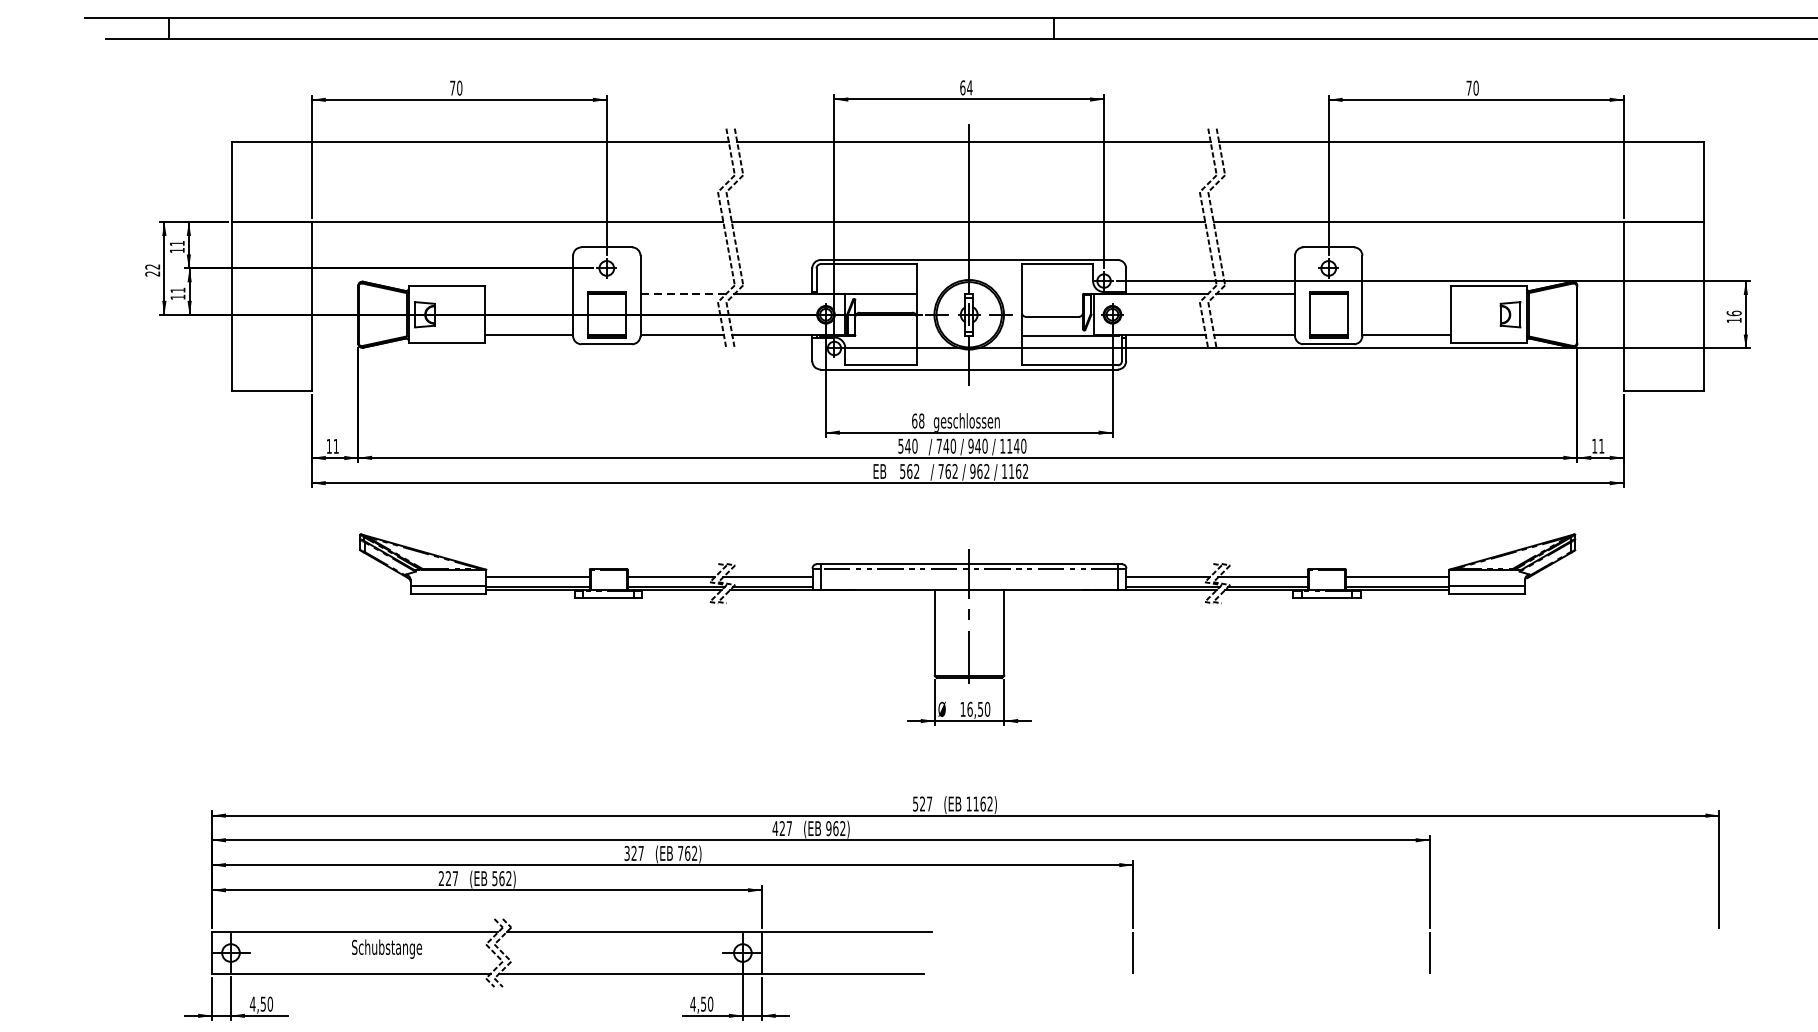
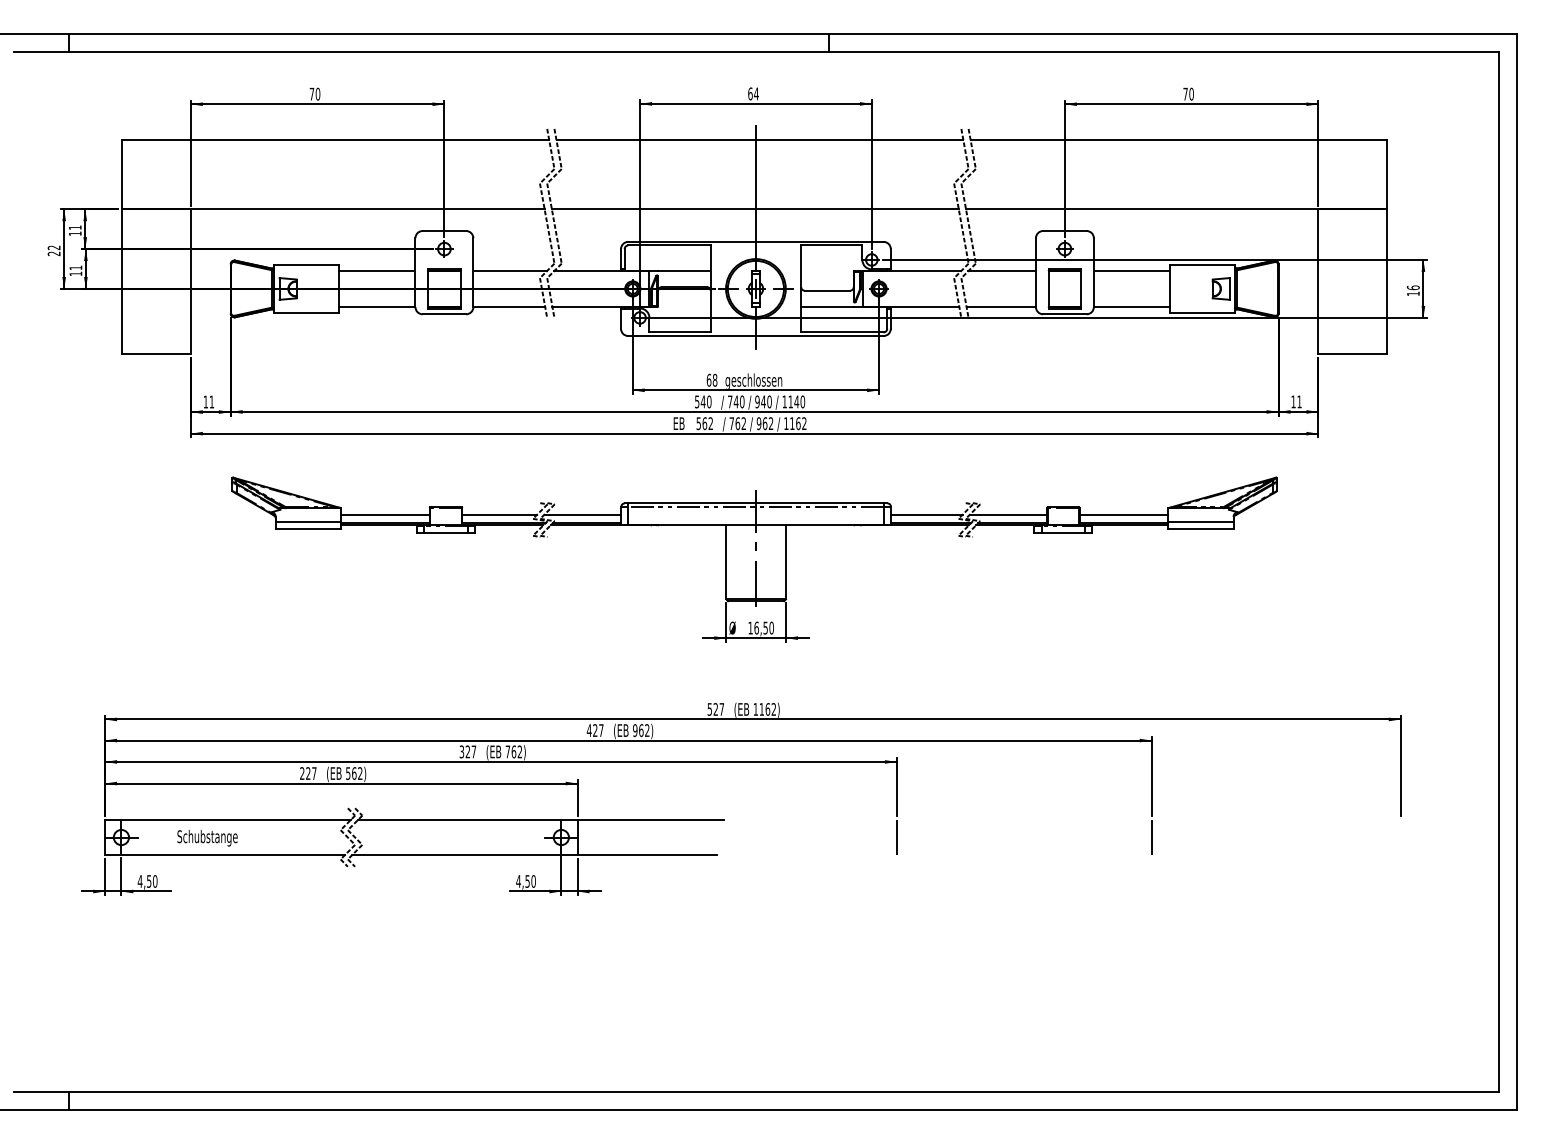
line: (528, 294) -> (377, 271), added
line: (683, 294) -> (510, 271), dashed -> solid
line: (1406, 294) -> (1131, 271), added
text: (386, 949) -> (207, 838), moved

